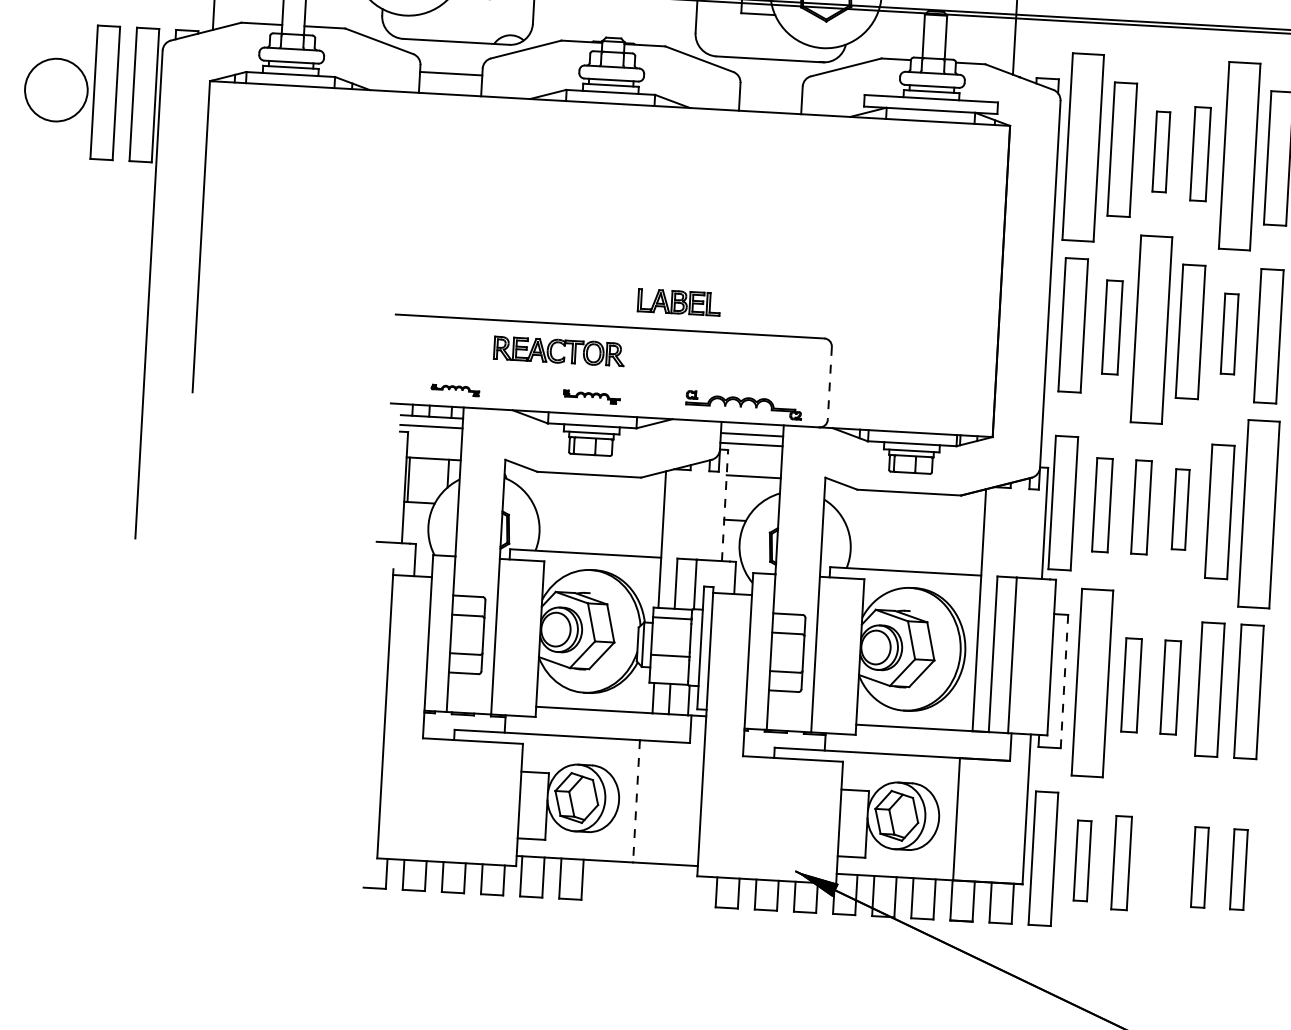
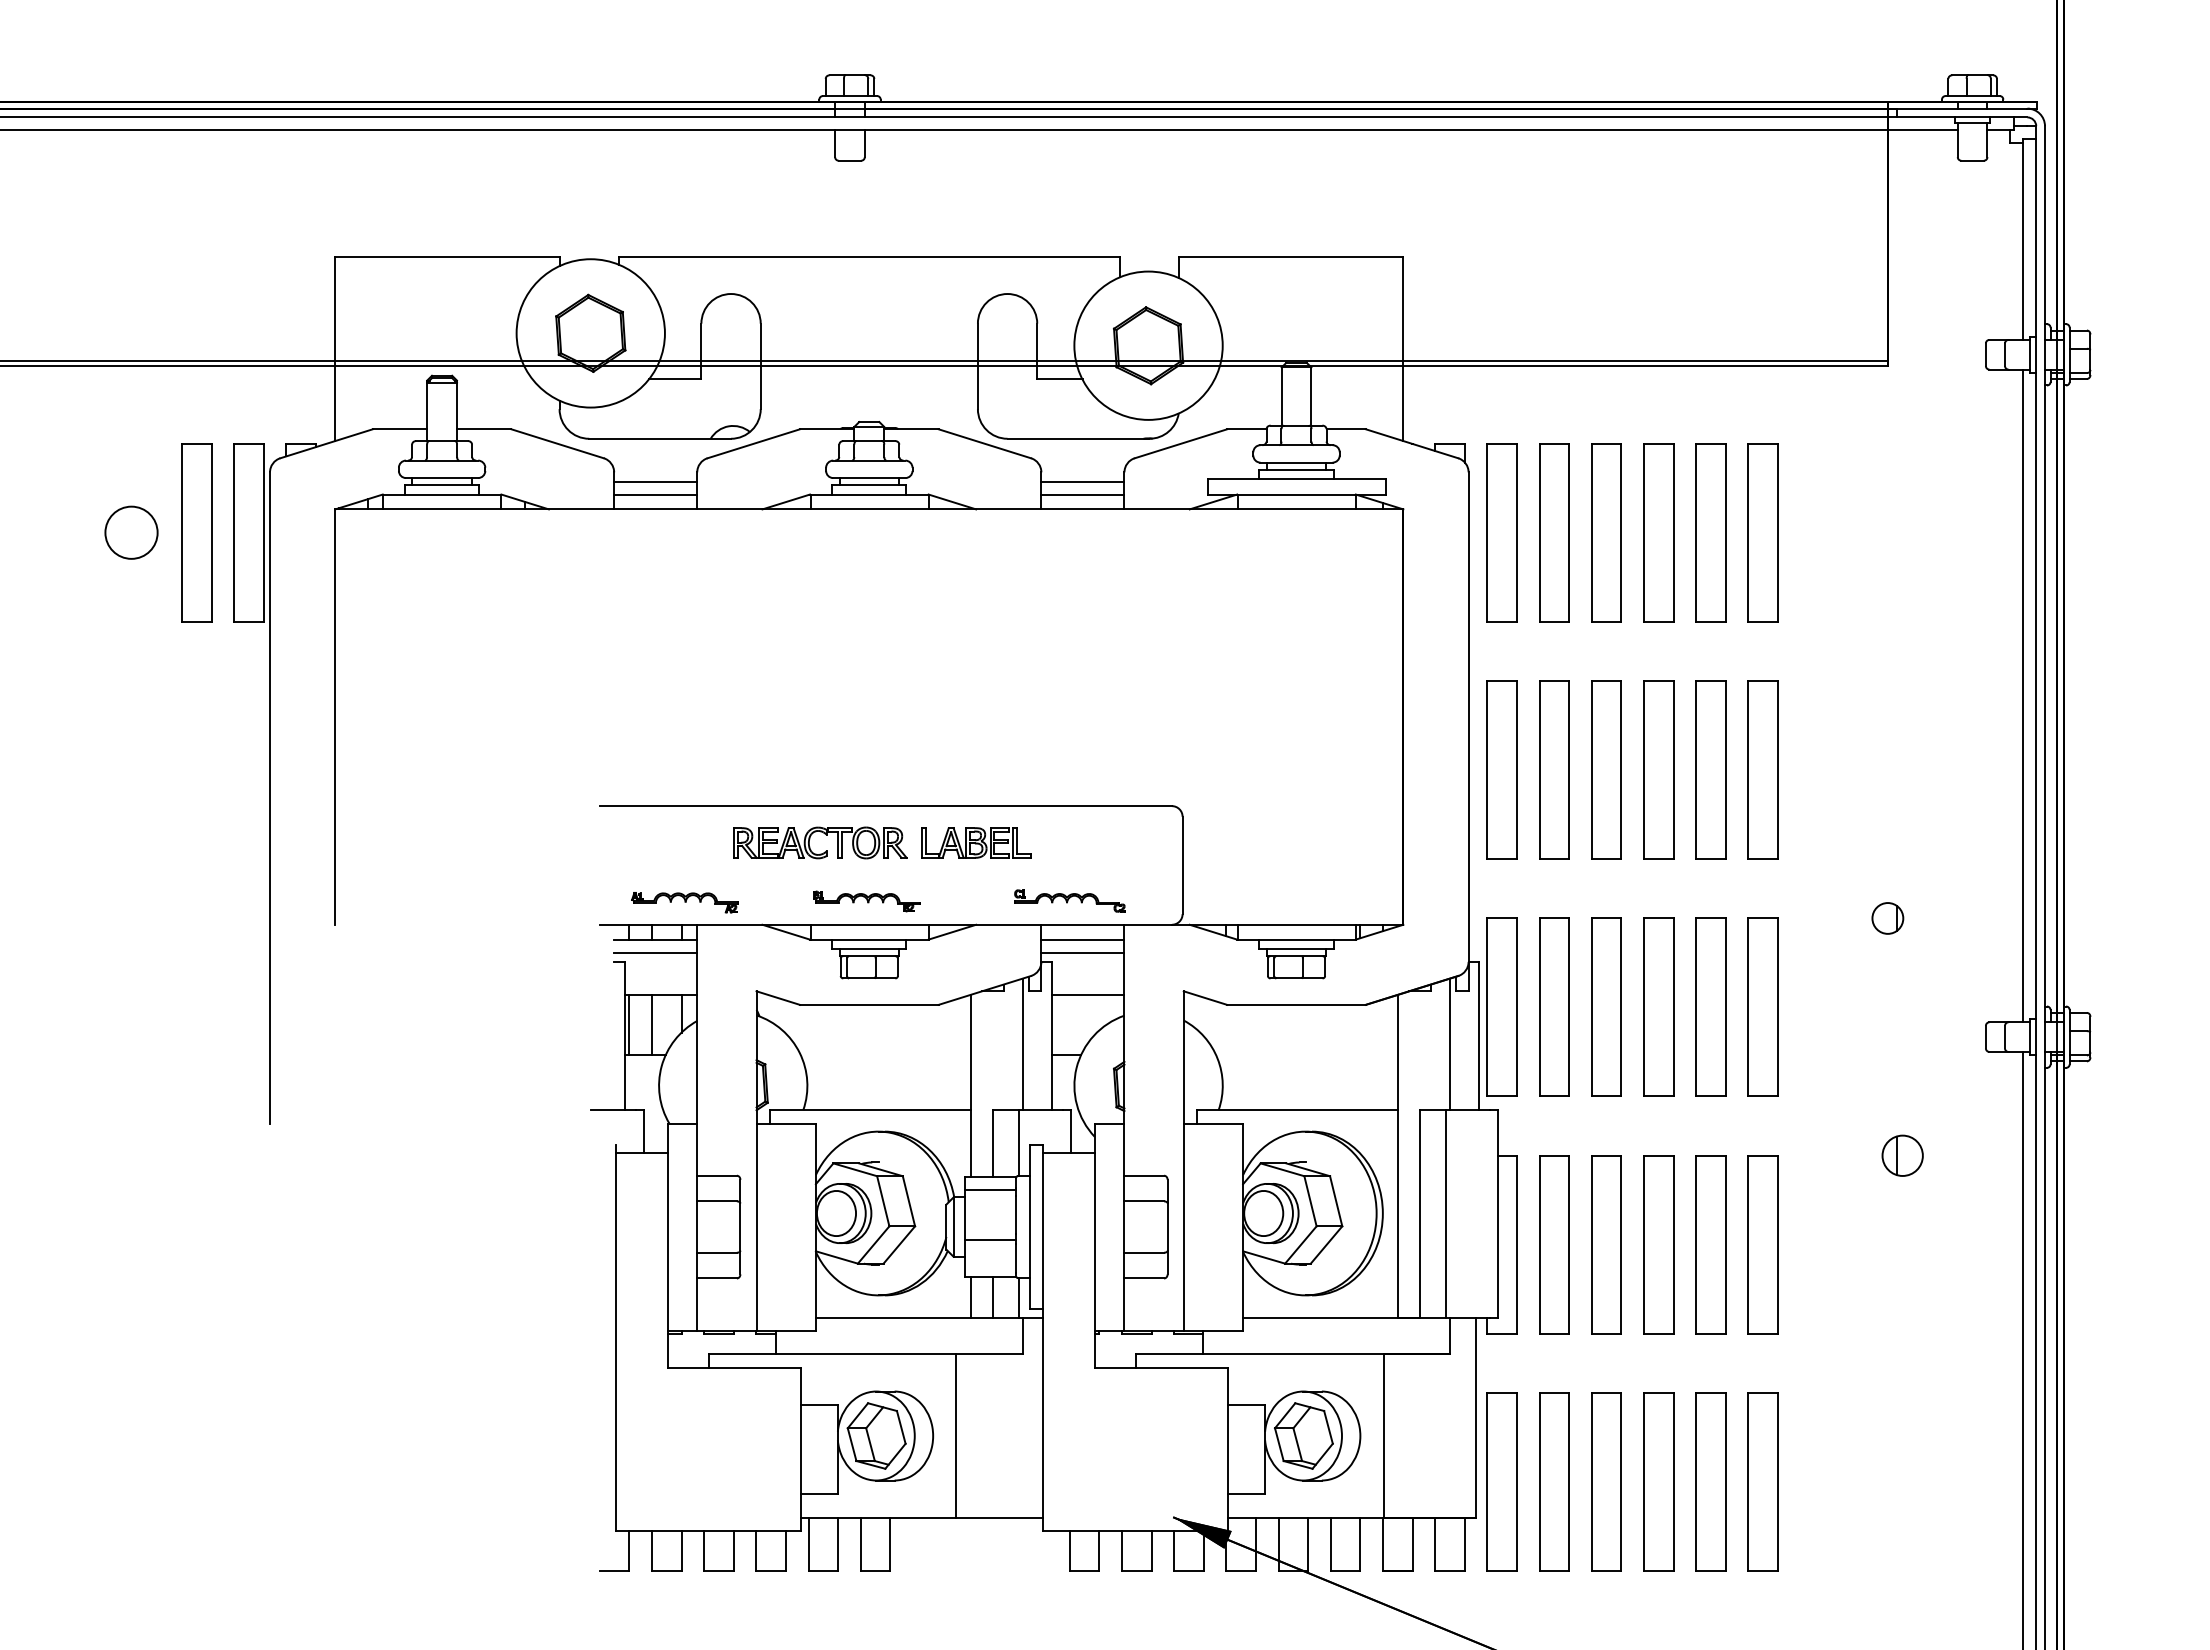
line: (450, 83) -> (655, 494), added
circle: (56, 89) -> (131, 532), size x0.62
line: (770, 91) -> (1082, 481), added
line: (770, 101) -> (1082, 494), added
part: (1082, 147) -> (1501, 532), size x0.71
part: (1161, 151) -> (1606, 532), size x1.67
part: (1200, 153) -> (1658, 532), size x1.43
part: (1239, 156) -> (1710, 532), size x0.71
part: (679, 302) -> (976, 842), moved
part: (1112, 327) -> (1554, 769), size x1.43
part: (1151, 329) -> (1606, 769), size x0.71
part: (1229, 333) -> (1710, 769), size x1.67
line: (829, 383) -> (1182, 865), dashed -> solid
part: (455, 390) -> (684, 902), size x1.67
part: (591, 397) -> (866, 901), size x1.43
part: (743, 404) -> (1069, 900), size x0.71
line: (425, 480) -> (651, 1024), added
part: (1102, 504) -> (1554, 1006), size x1.43
line: (725, 505) -> (1052, 1035), dashed -> solid
part: (1141, 506) -> (1606, 1006), size x1.43
part: (1180, 508) -> (1658, 1006), size x1.67
line: (702, 510) -> (1022, 1043), added
part: (1258, 513) -> (1762, 1006), size x0.71
line: (1022, 527) -> (1449, 1043), added
line: (1064, 682) -> (1517, 1245), dashed -> solid
part: (1092, 682) -> (1554, 1244), size x0.71
part: (1131, 685) -> (1606, 1244), size x1.43
part: (1170, 687) -> (1658, 1244), size x1.43
line: (636, 801) -> (956, 1436), dashed -> solid
part: (1082, 860) -> (1554, 1481), size x1.67
part: (1121, 862) -> (1606, 1481), size x1.43
part: (1160, 864) -> (1658, 1481), added
part: (1199, 866) -> (1710, 1481), size x1.67
part: (1238, 869) -> (1762, 1481), size x1.67

